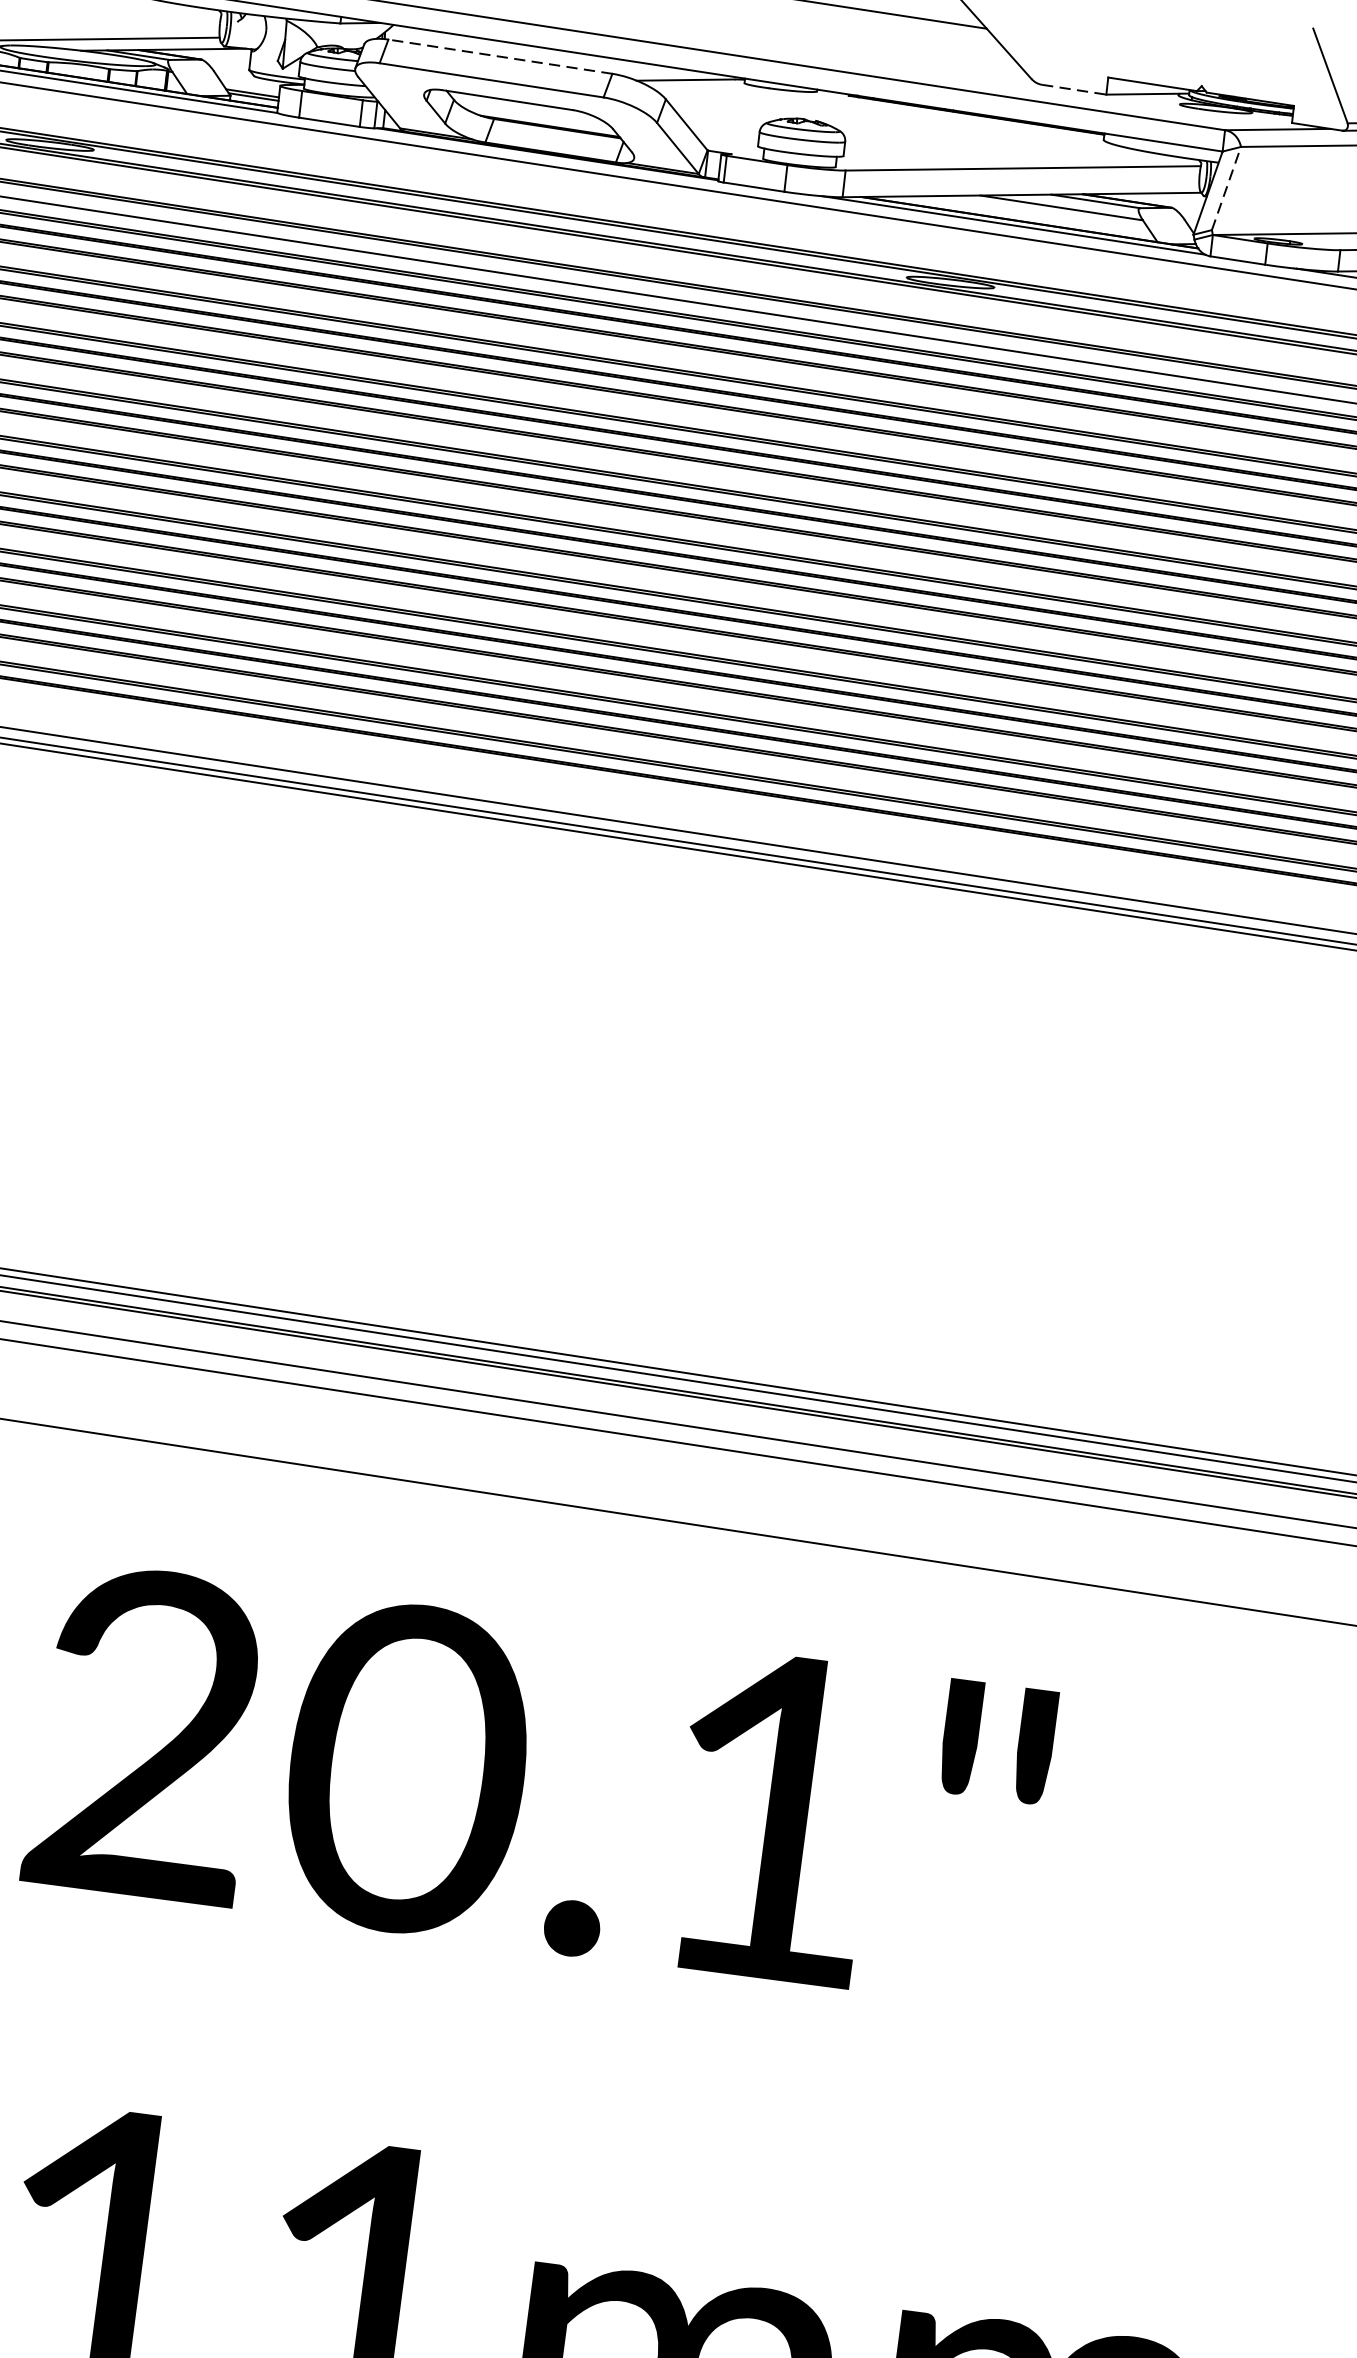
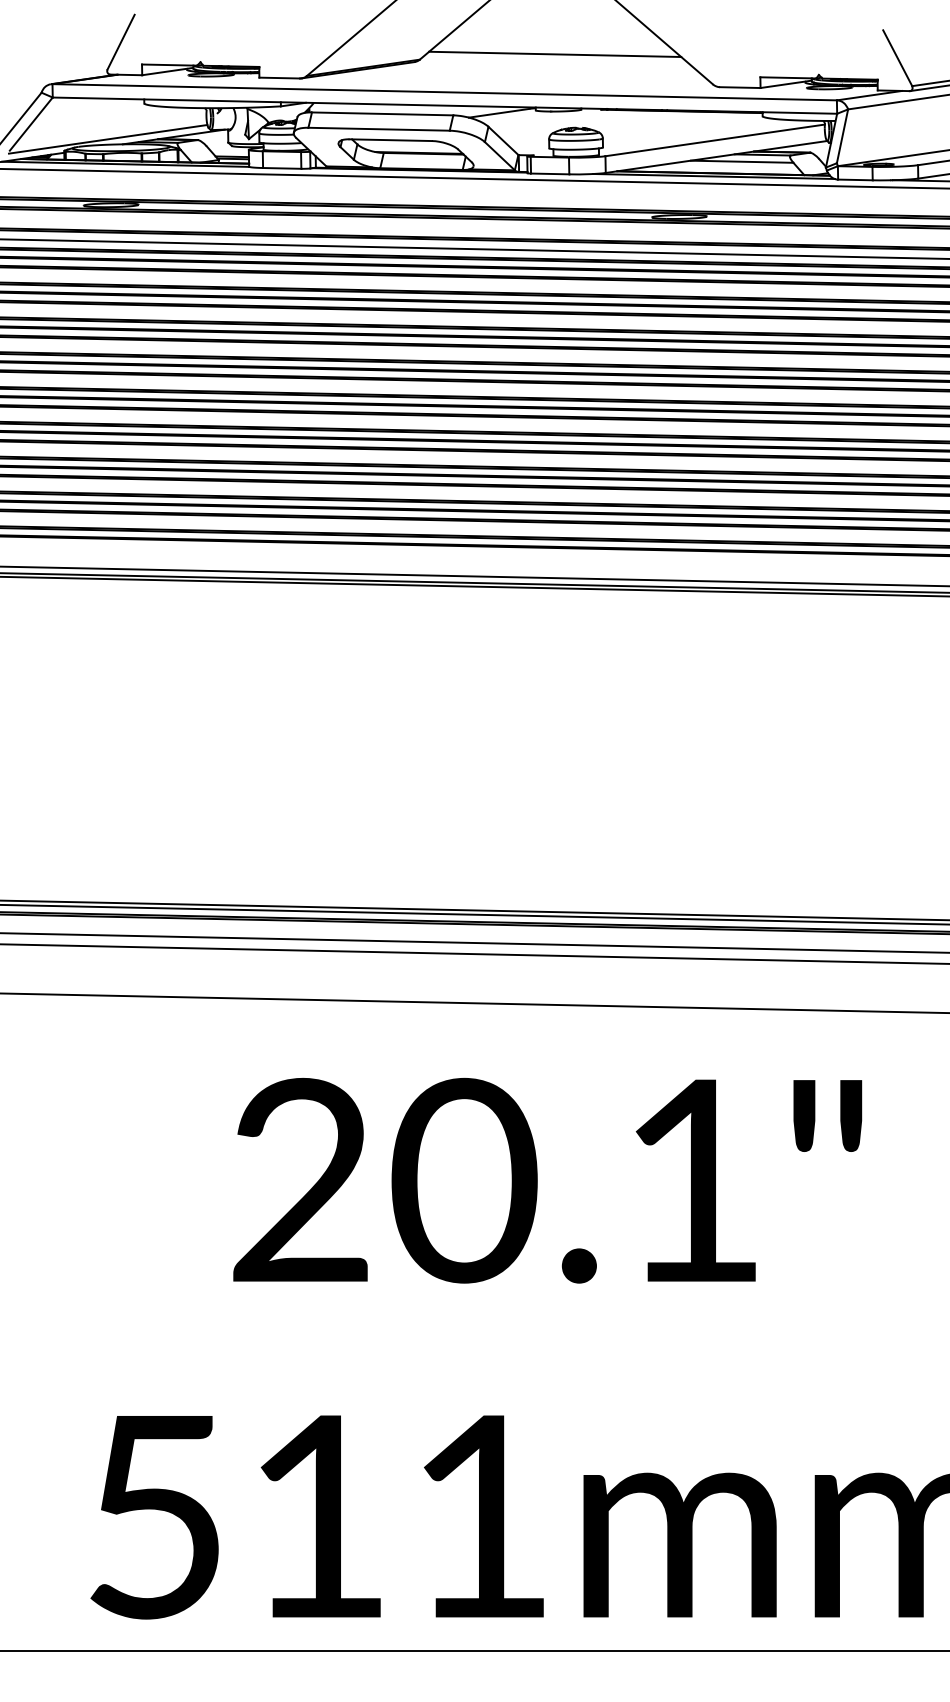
line: (500, 56) -> (382, 113), dashed -> solid
line: (1074, 89) -> (740, 87), dashed -> solid
line: (1226, 187) -> (842, 135), dashed -> solid

